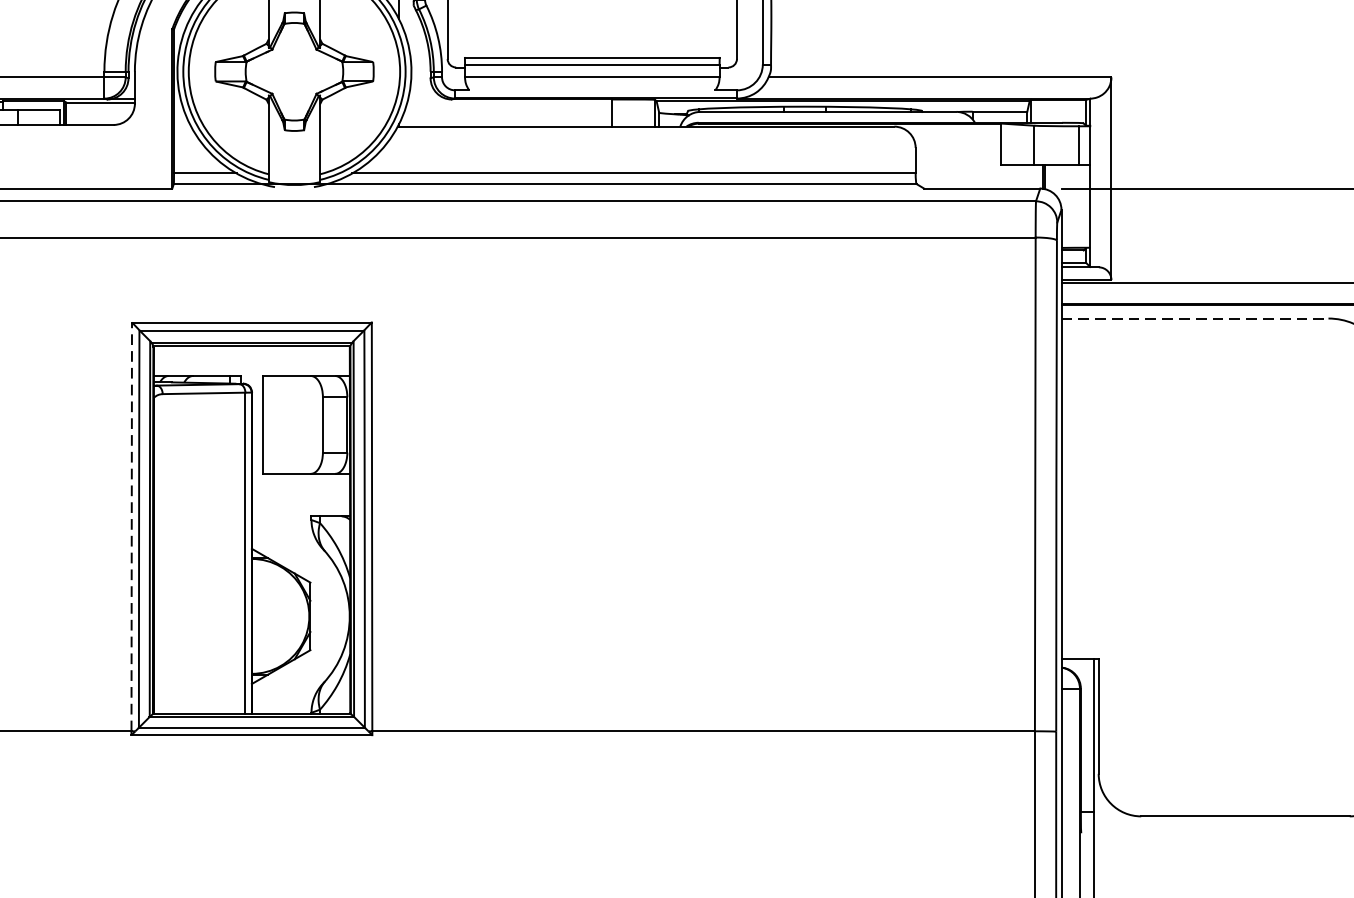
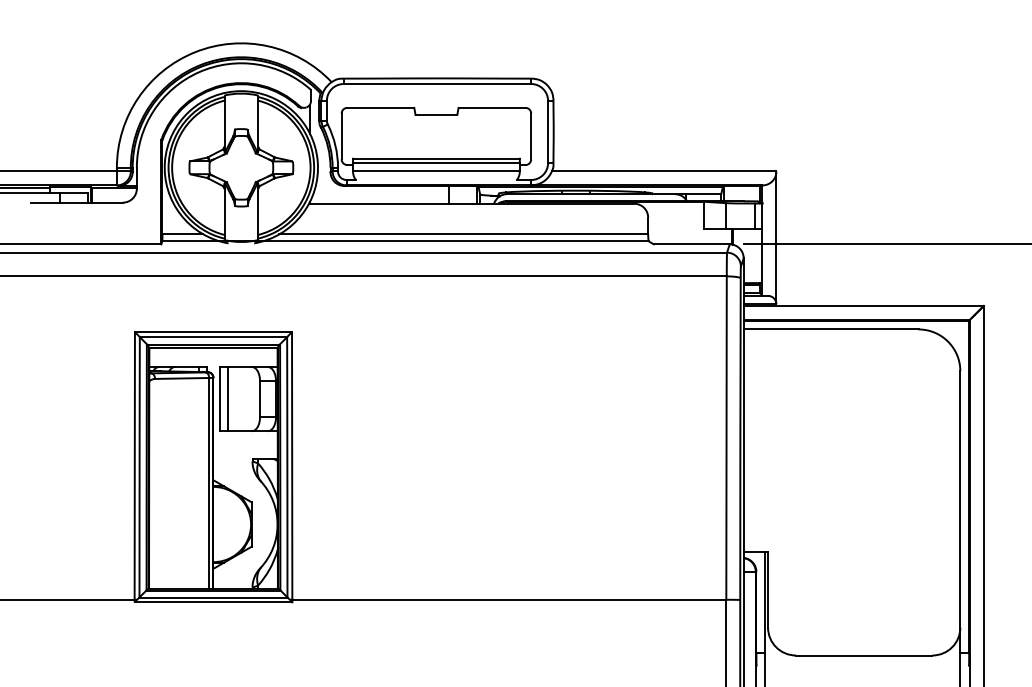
line: (1195, 318) -> (831, 329), dashed -> solid
line: (274, 425) -> (228, 399), added
line: (131, 526) -> (134, 465), dashed -> solid

